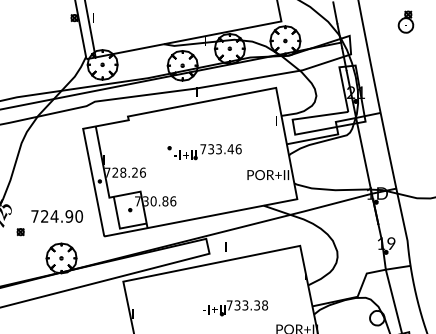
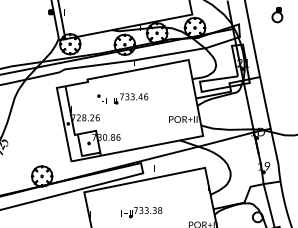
part: (204, 151) -> (122, 98), moved
part: (48, 223) -> (33, 152), removed
part: (237, 308) -> (141, 212), moved

